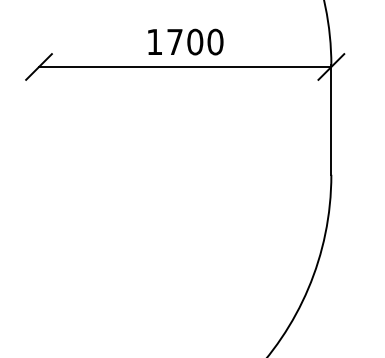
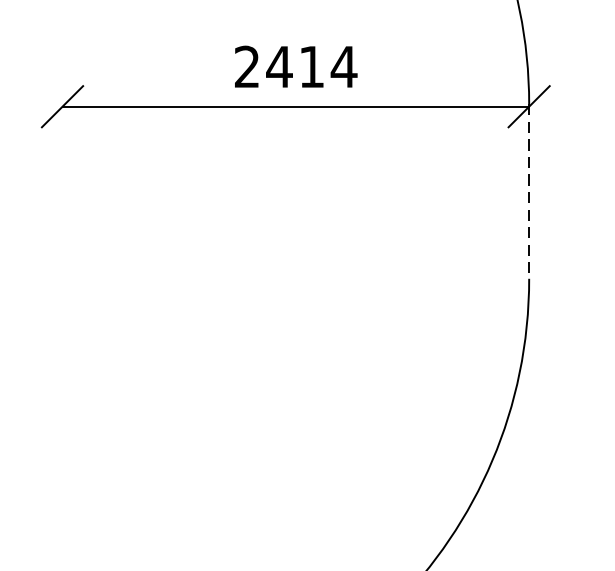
text: (185, 41) -> (296, 66), 1700 -> 2414
line: (331, 120) -> (529, 192), solid -> dashed

